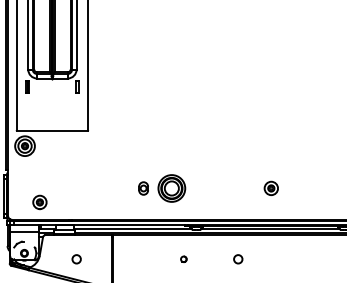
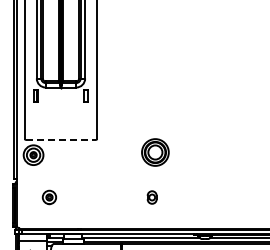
line: (52, 131) -> (61, 140), solid -> dashed
part: (171, 188) -> (155, 152), moved
part: (39, 202) -> (49, 197), moved

